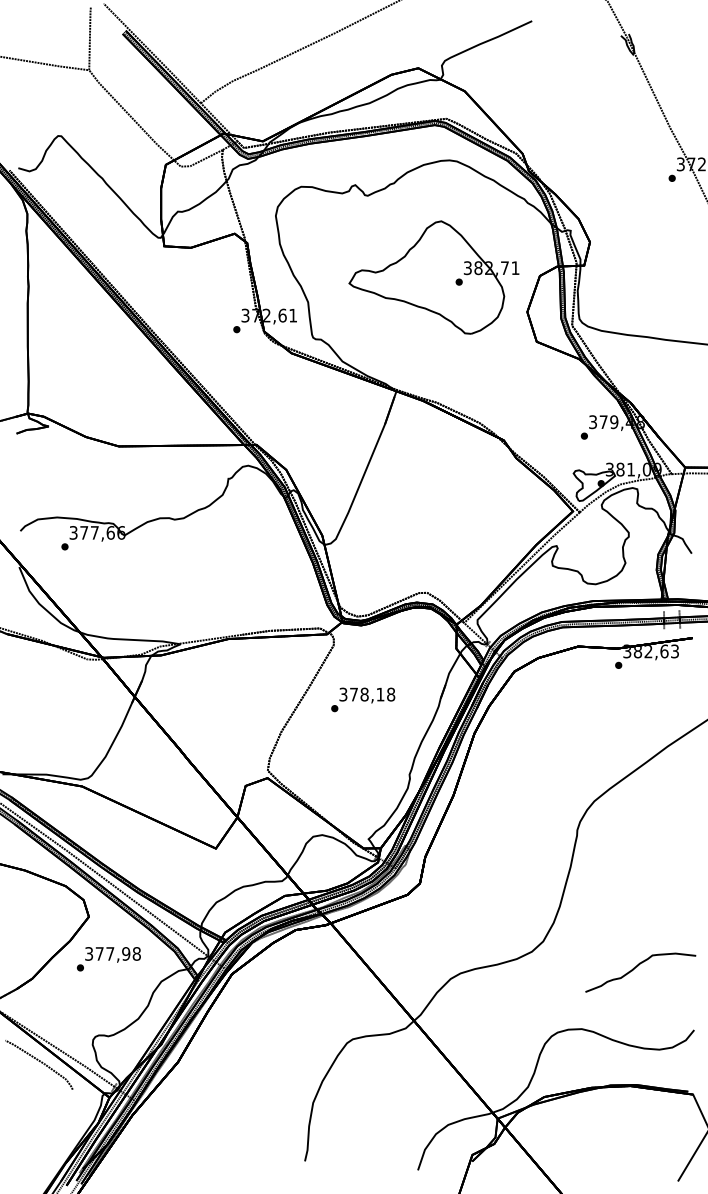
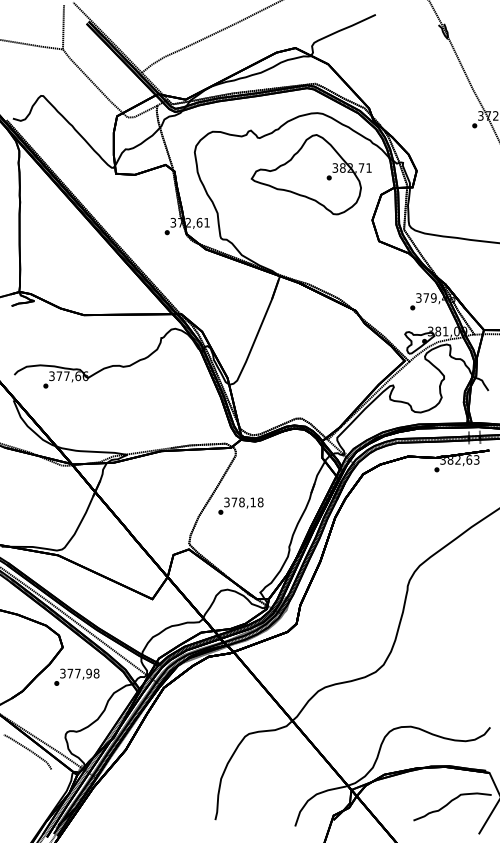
part: (433, 277) -> (311, 174), moved
text: (363, 699) -> (241, 505), moved
curve: (638, 966) -> (450, 802), moved

